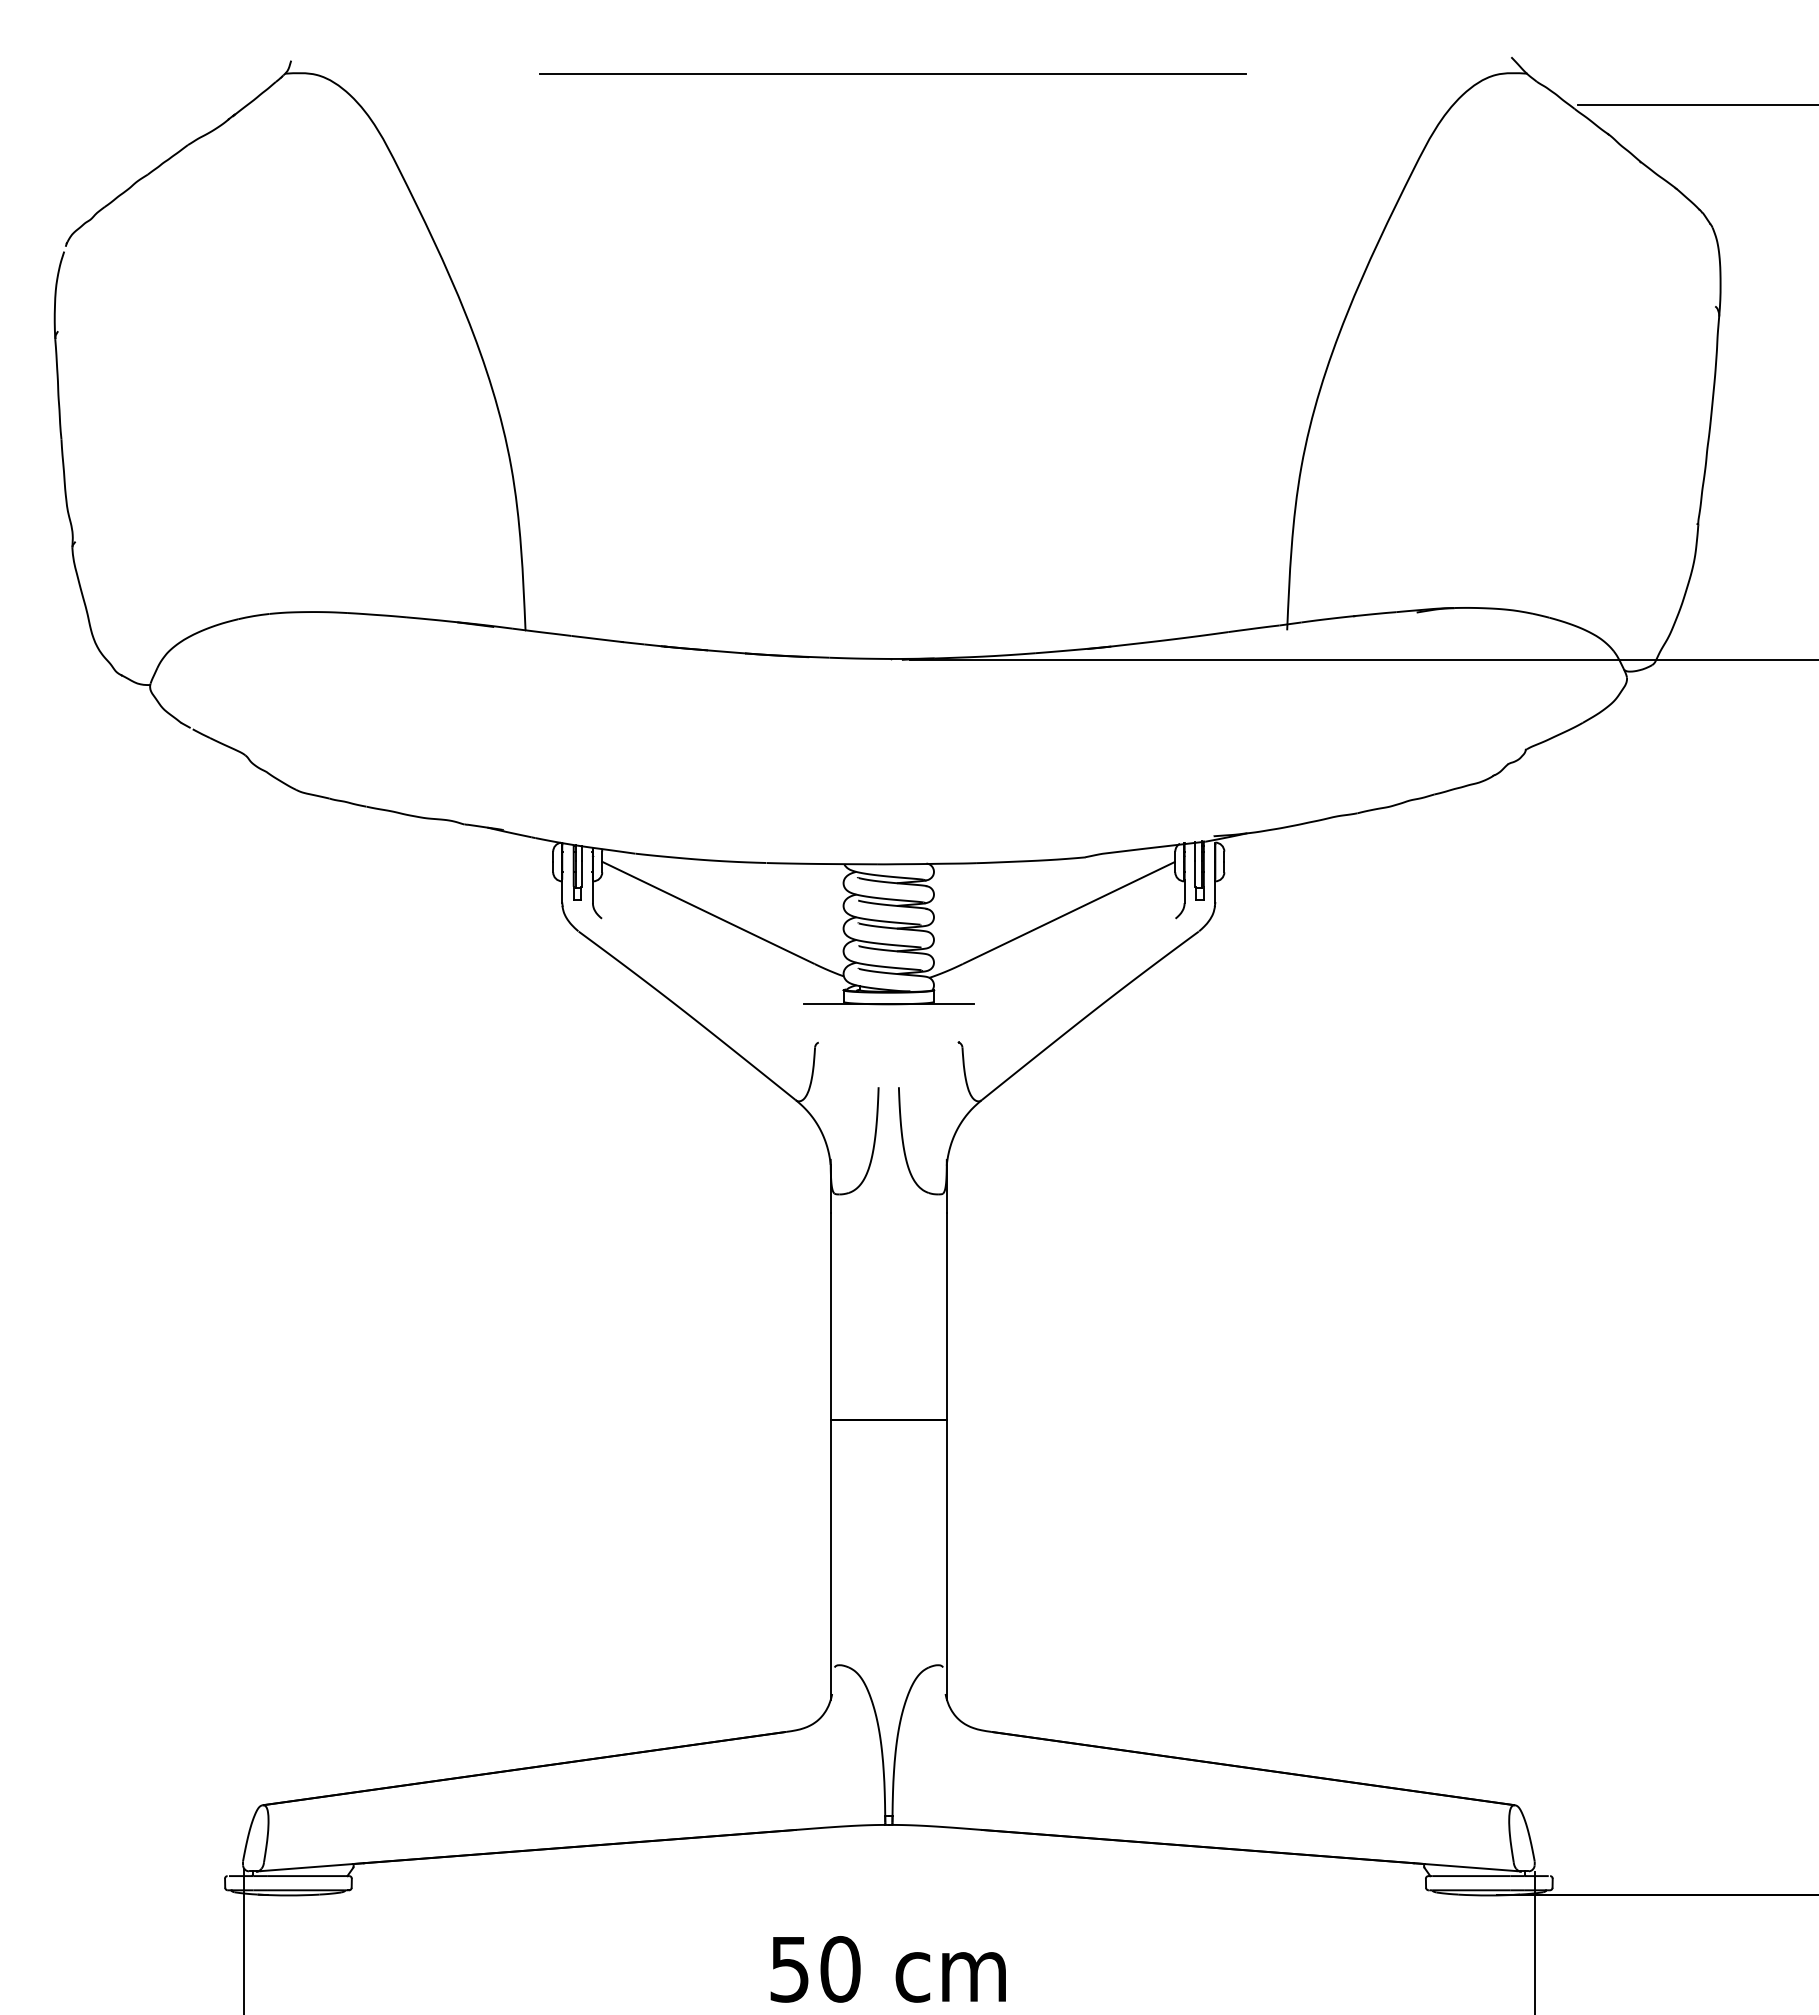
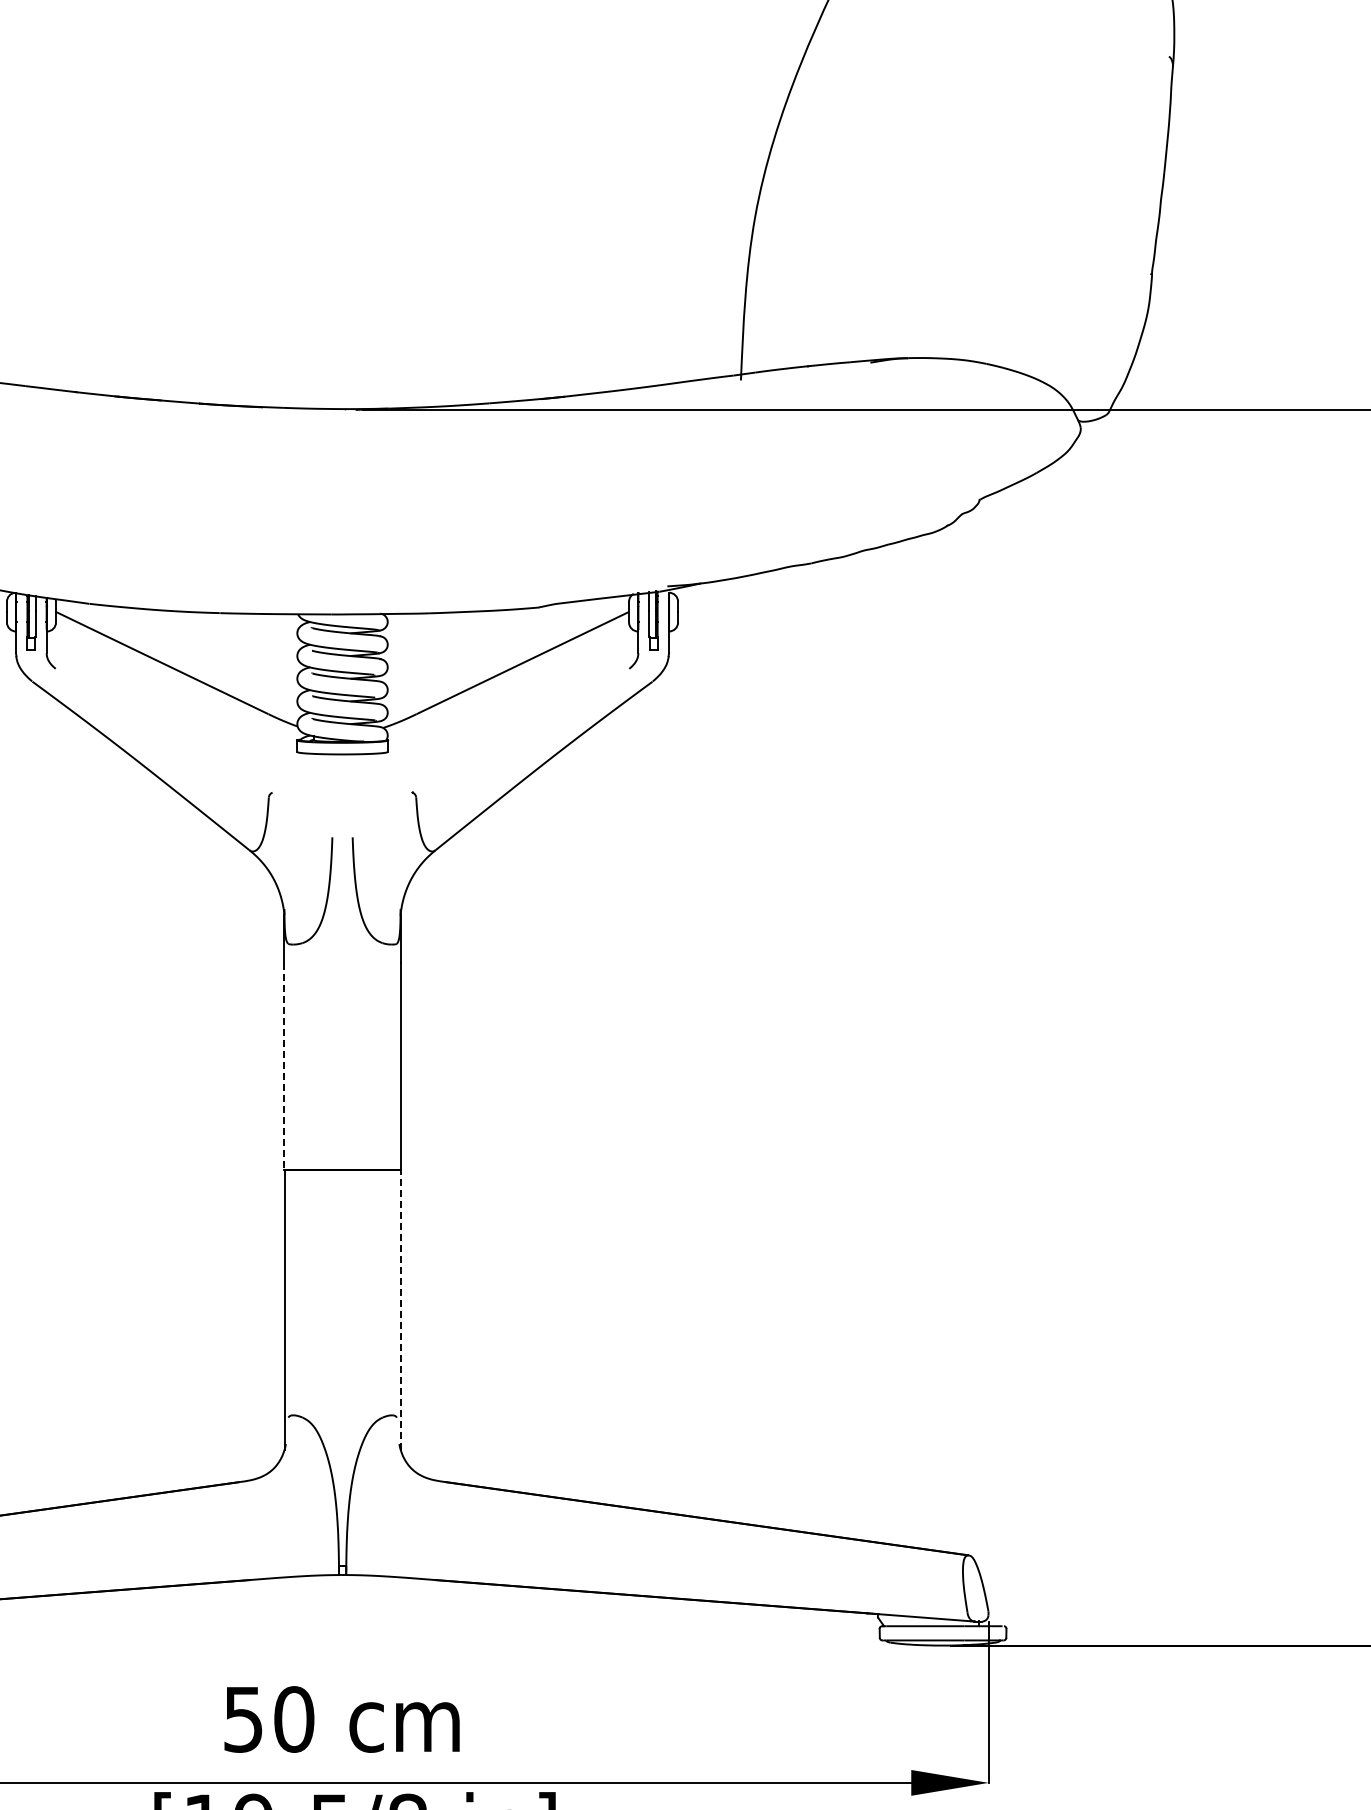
line: (888, 1004) -> (342, 754), removed
line: (830, 1316) -> (284, 1066), solid -> dashed
line: (946, 1559) -> (400, 1309), solid -> dashed

